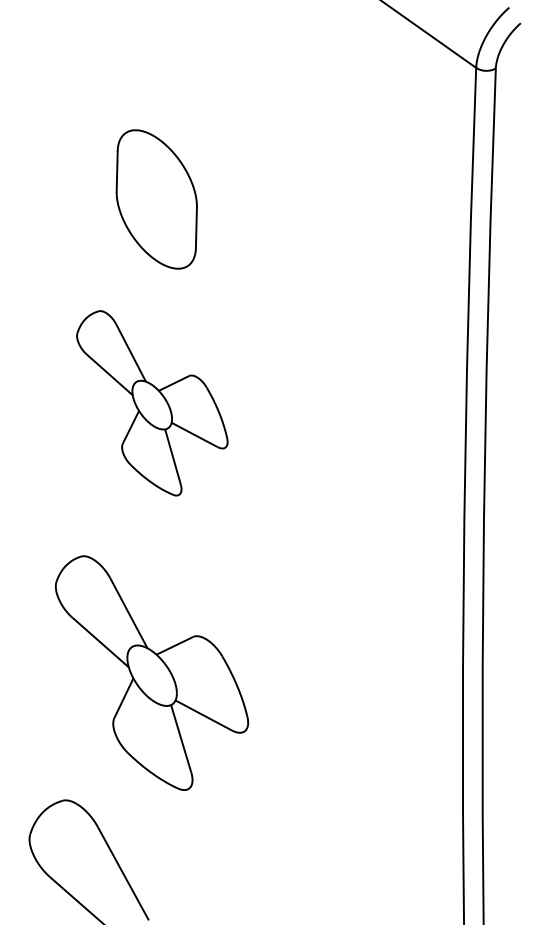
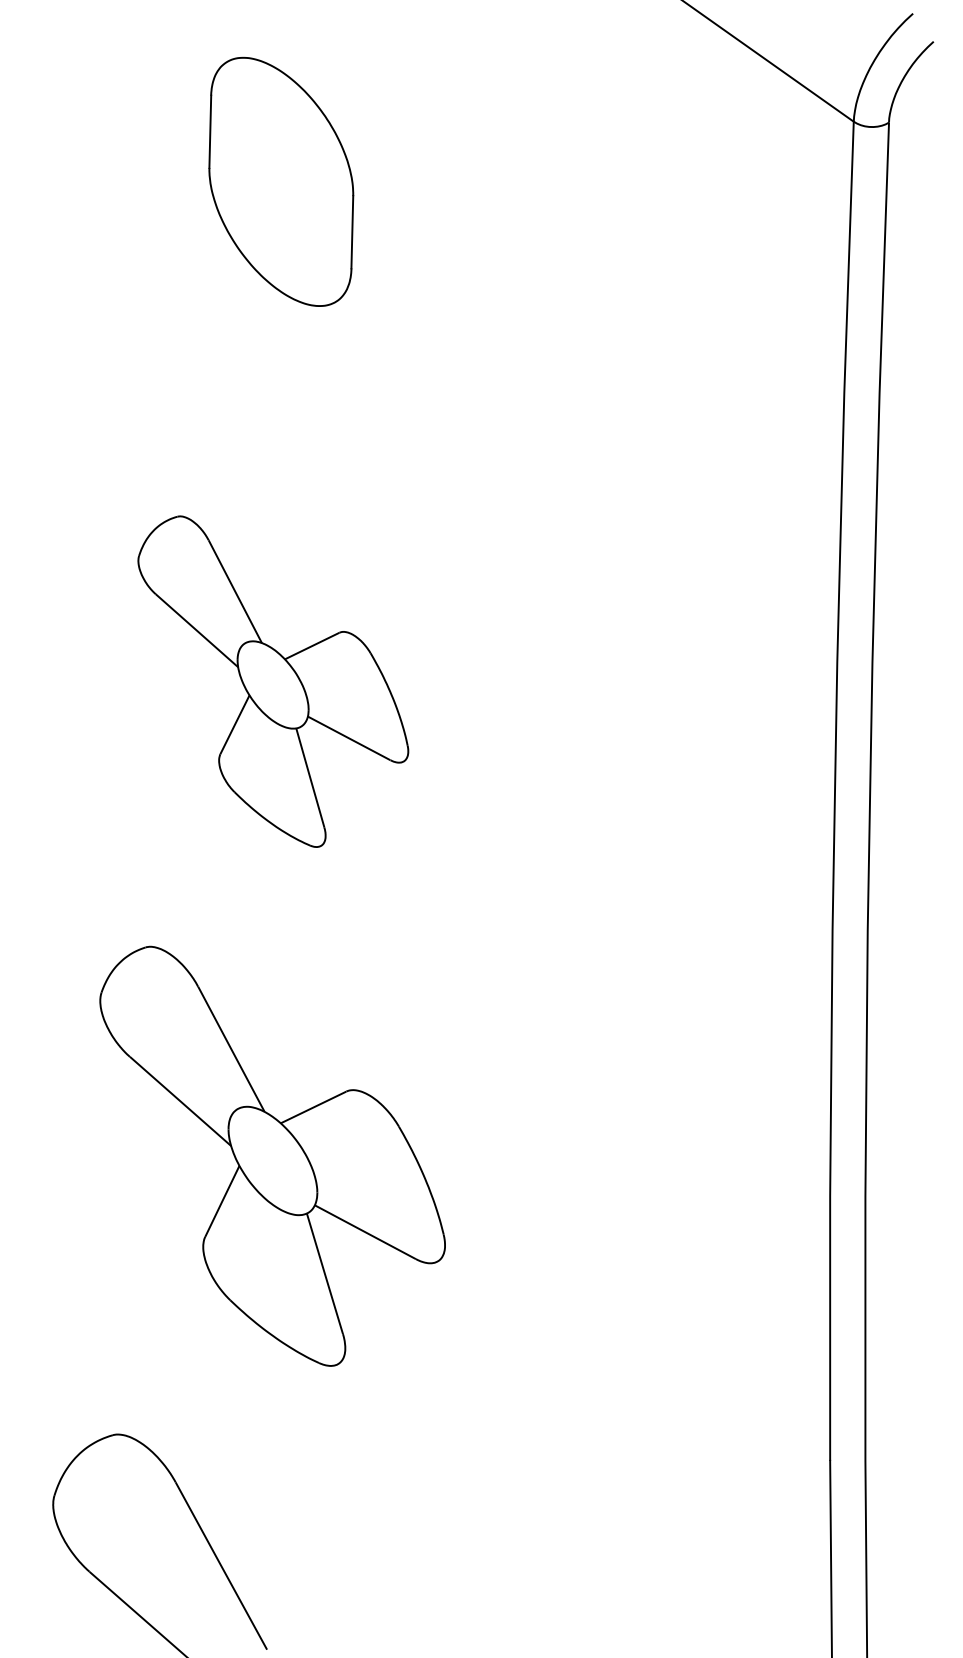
part: (156, 199) -> (280, 181), moved
part: (152, 403) -> (273, 682), moved
part: (151, 672) -> (271, 1155), moved

